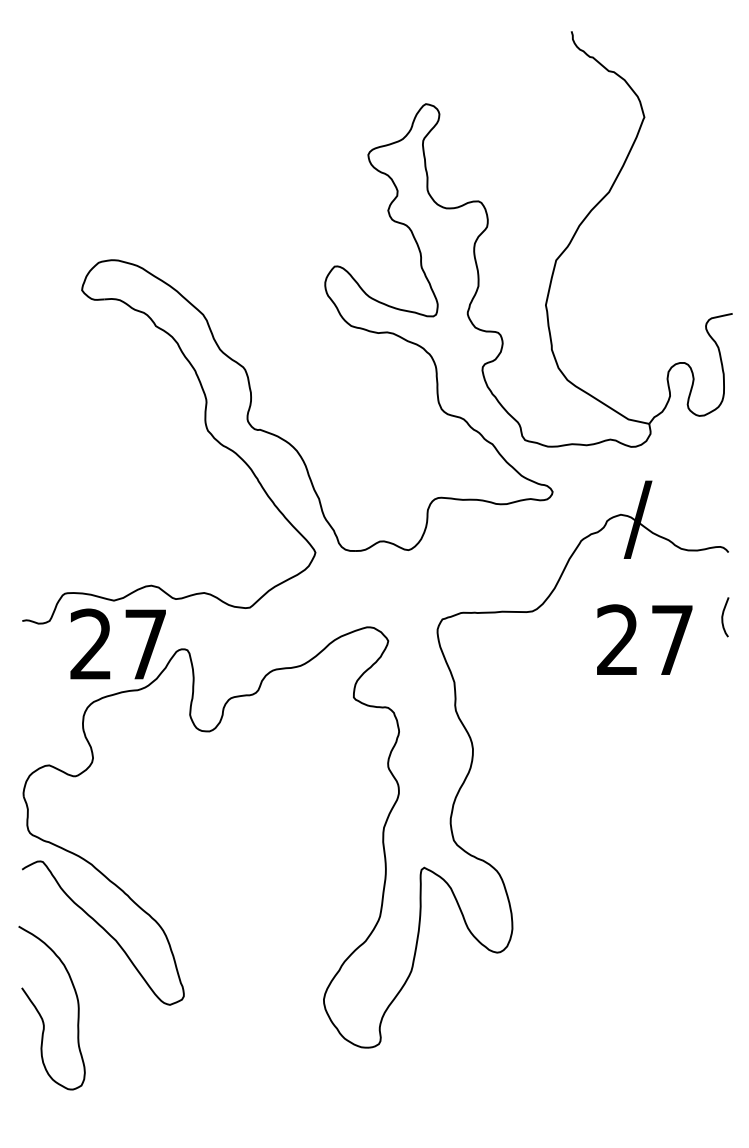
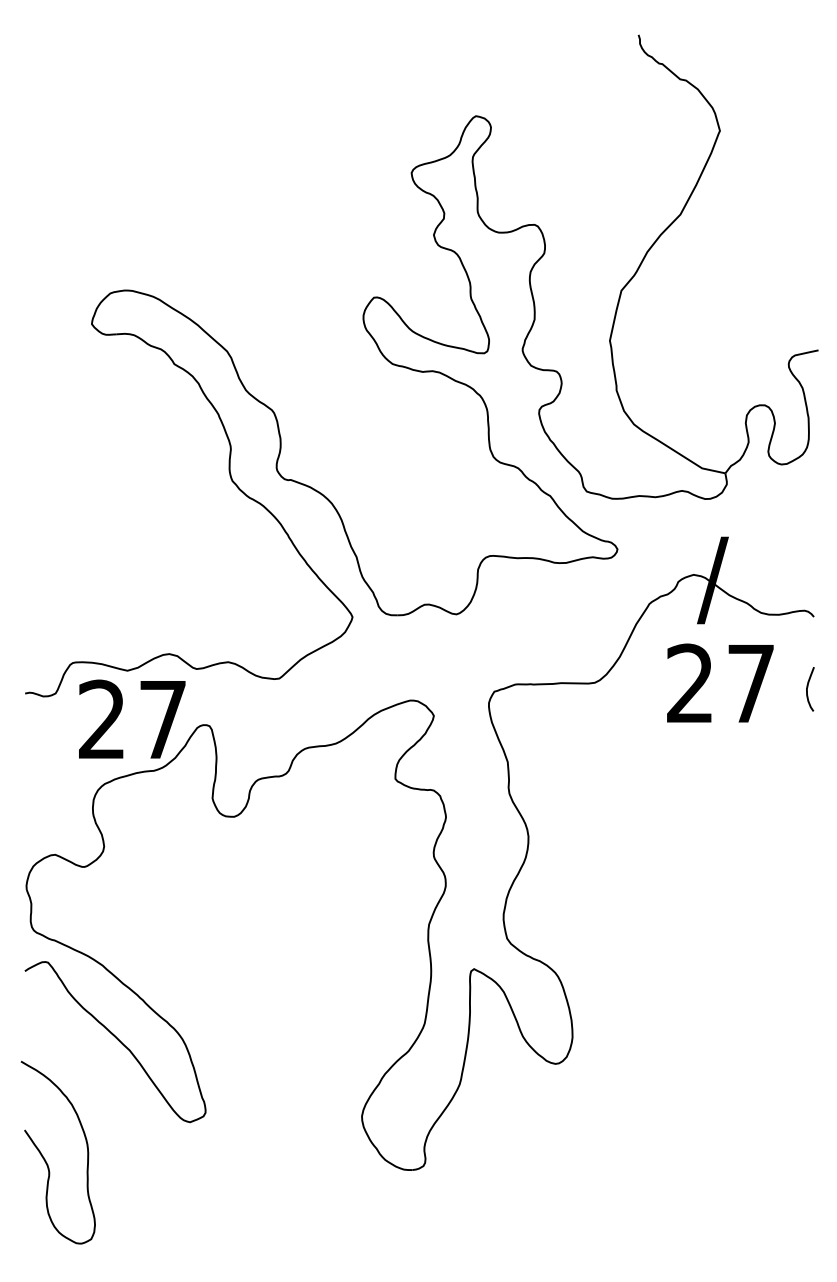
text: (644, 639) -> (720, 682), moved
curve: (40, 1013) -> (45, 1158), moved

